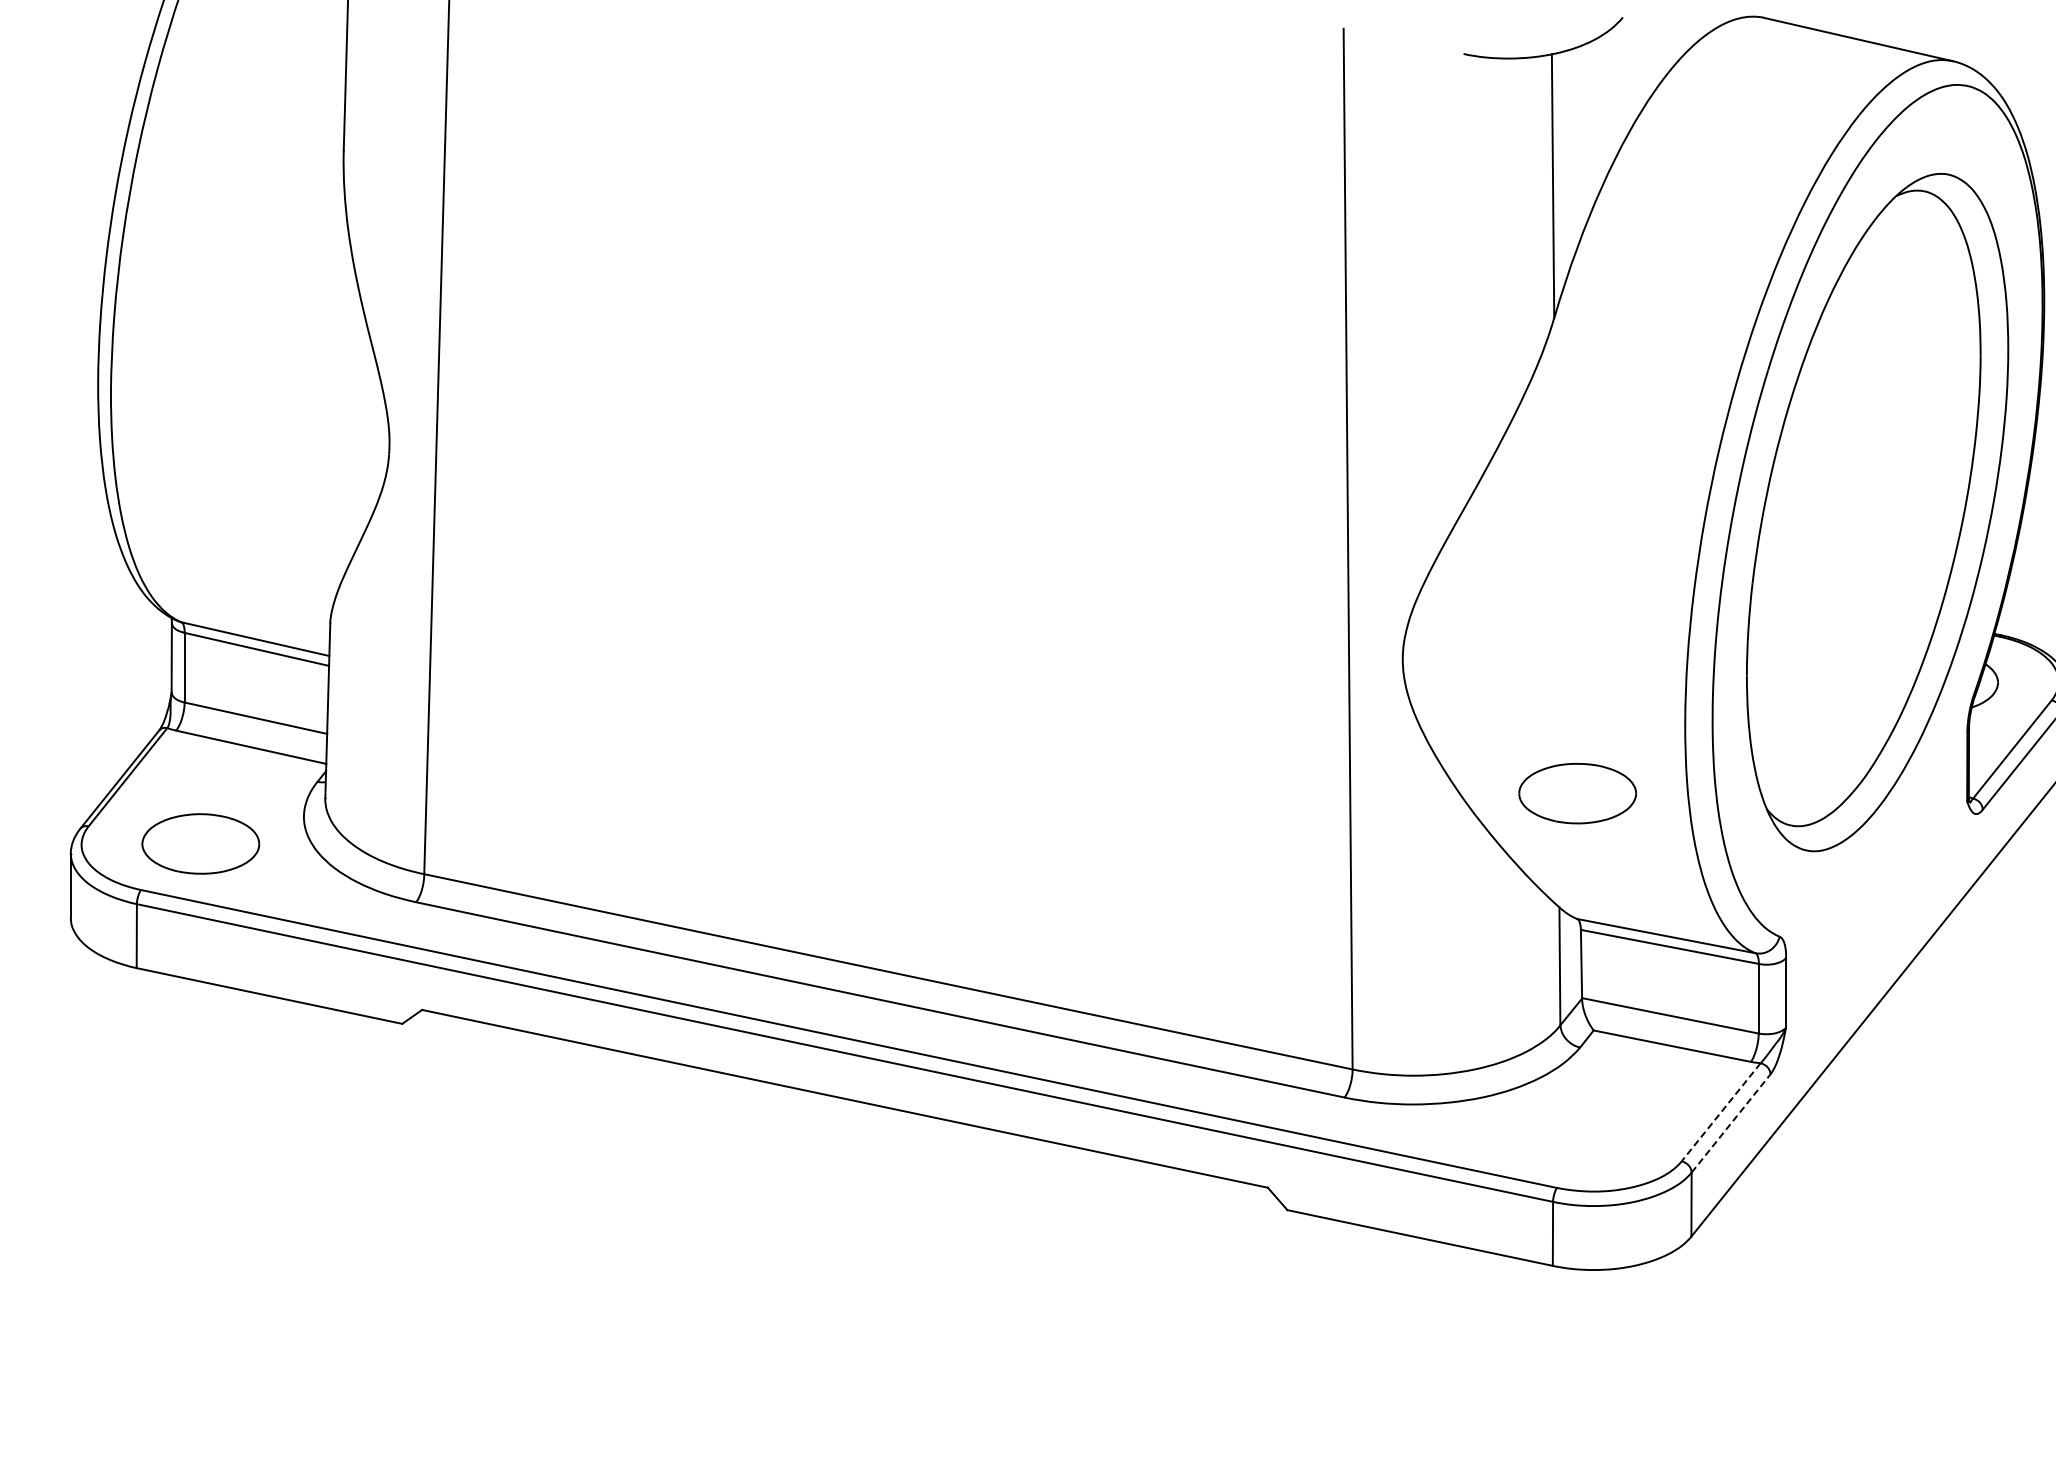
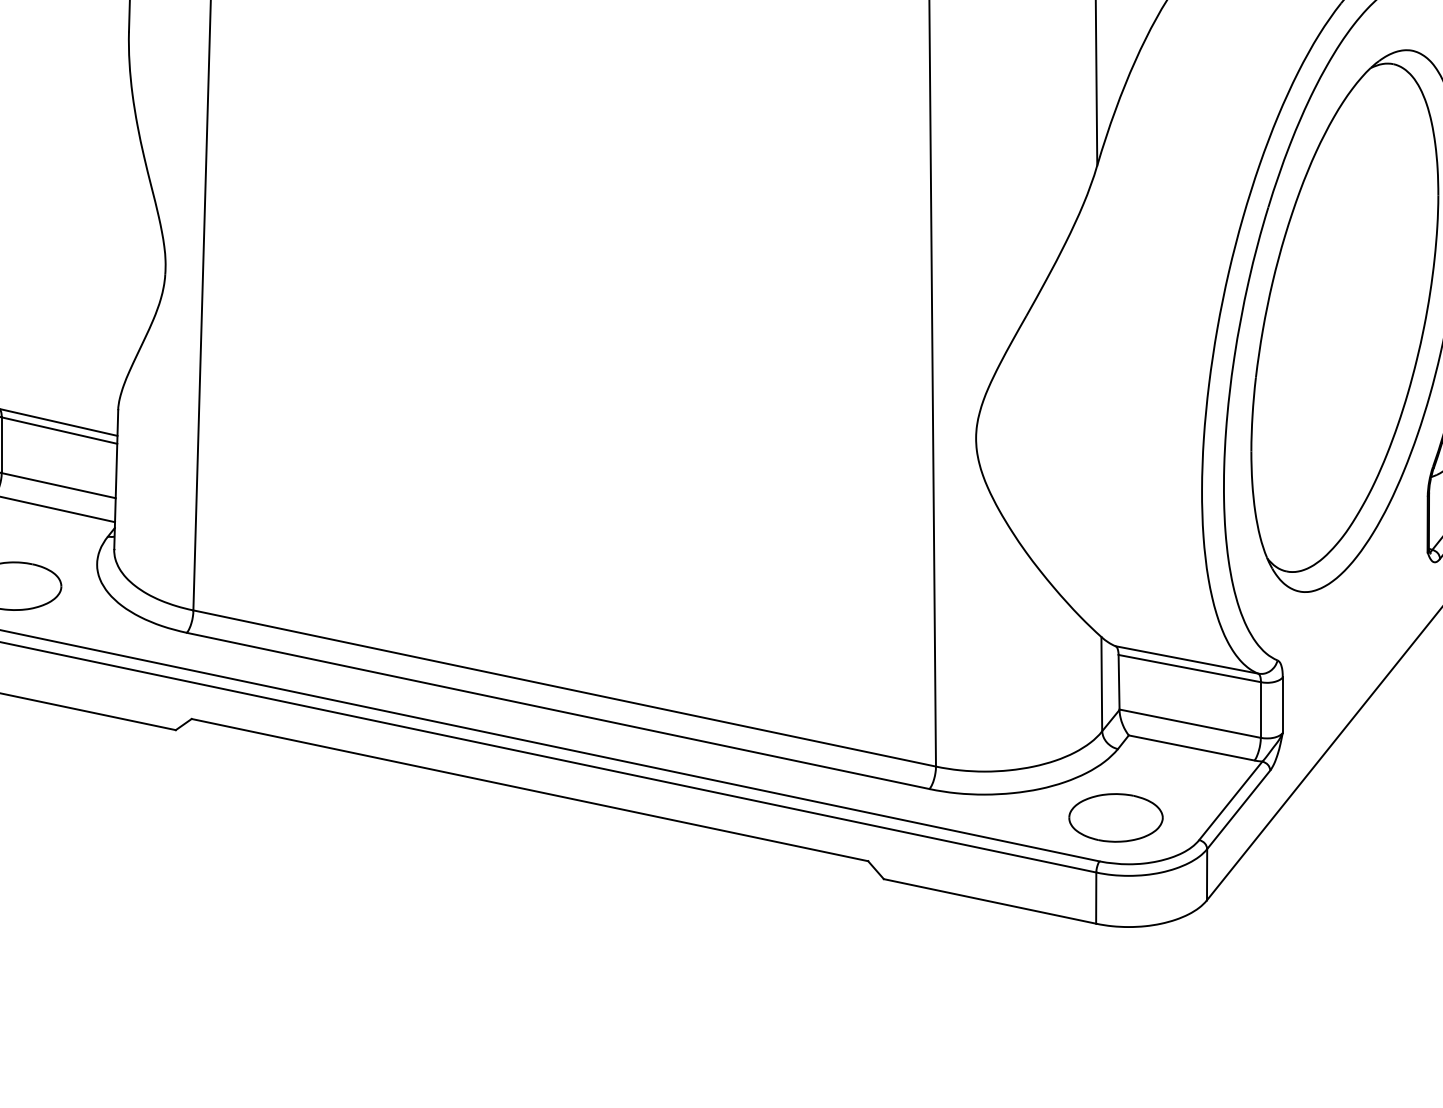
part: (1577, 793) -> (1115, 817), moved
line: (1721, 1112) -> (1231, 801), dashed -> solid
line: (1731, 1123) -> (1239, 809), dashed -> solid

